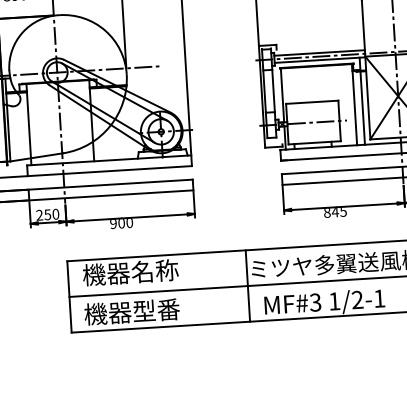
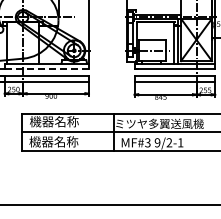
line: (109, 171) -> (46, 69), solid -> dashed
text: (334, 300) -> (157, 142), 1/2-1 -> 9/2-1
text: (156, 309) -> (66, 141), 機器型番 -> 機器名称

